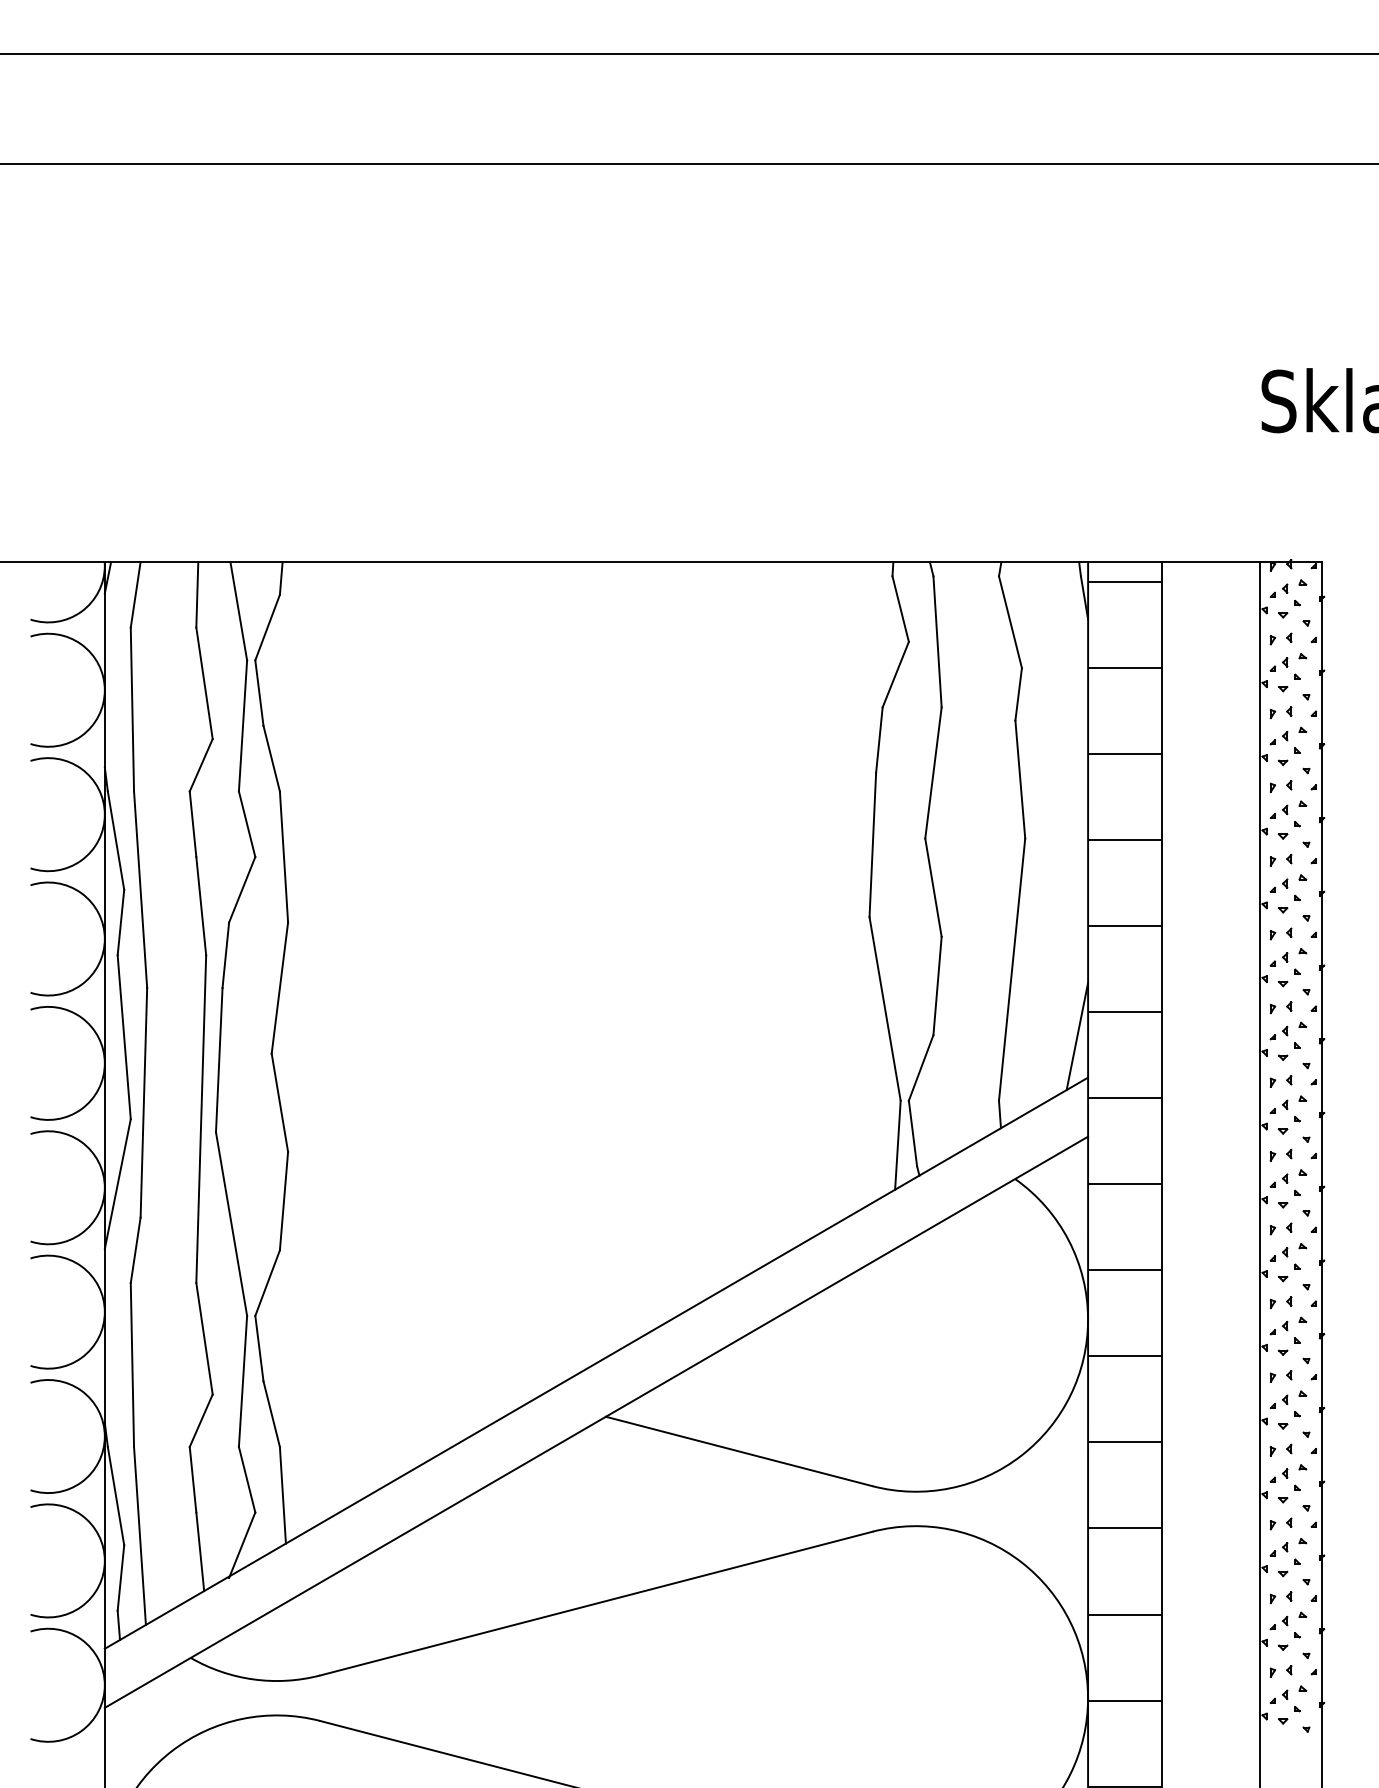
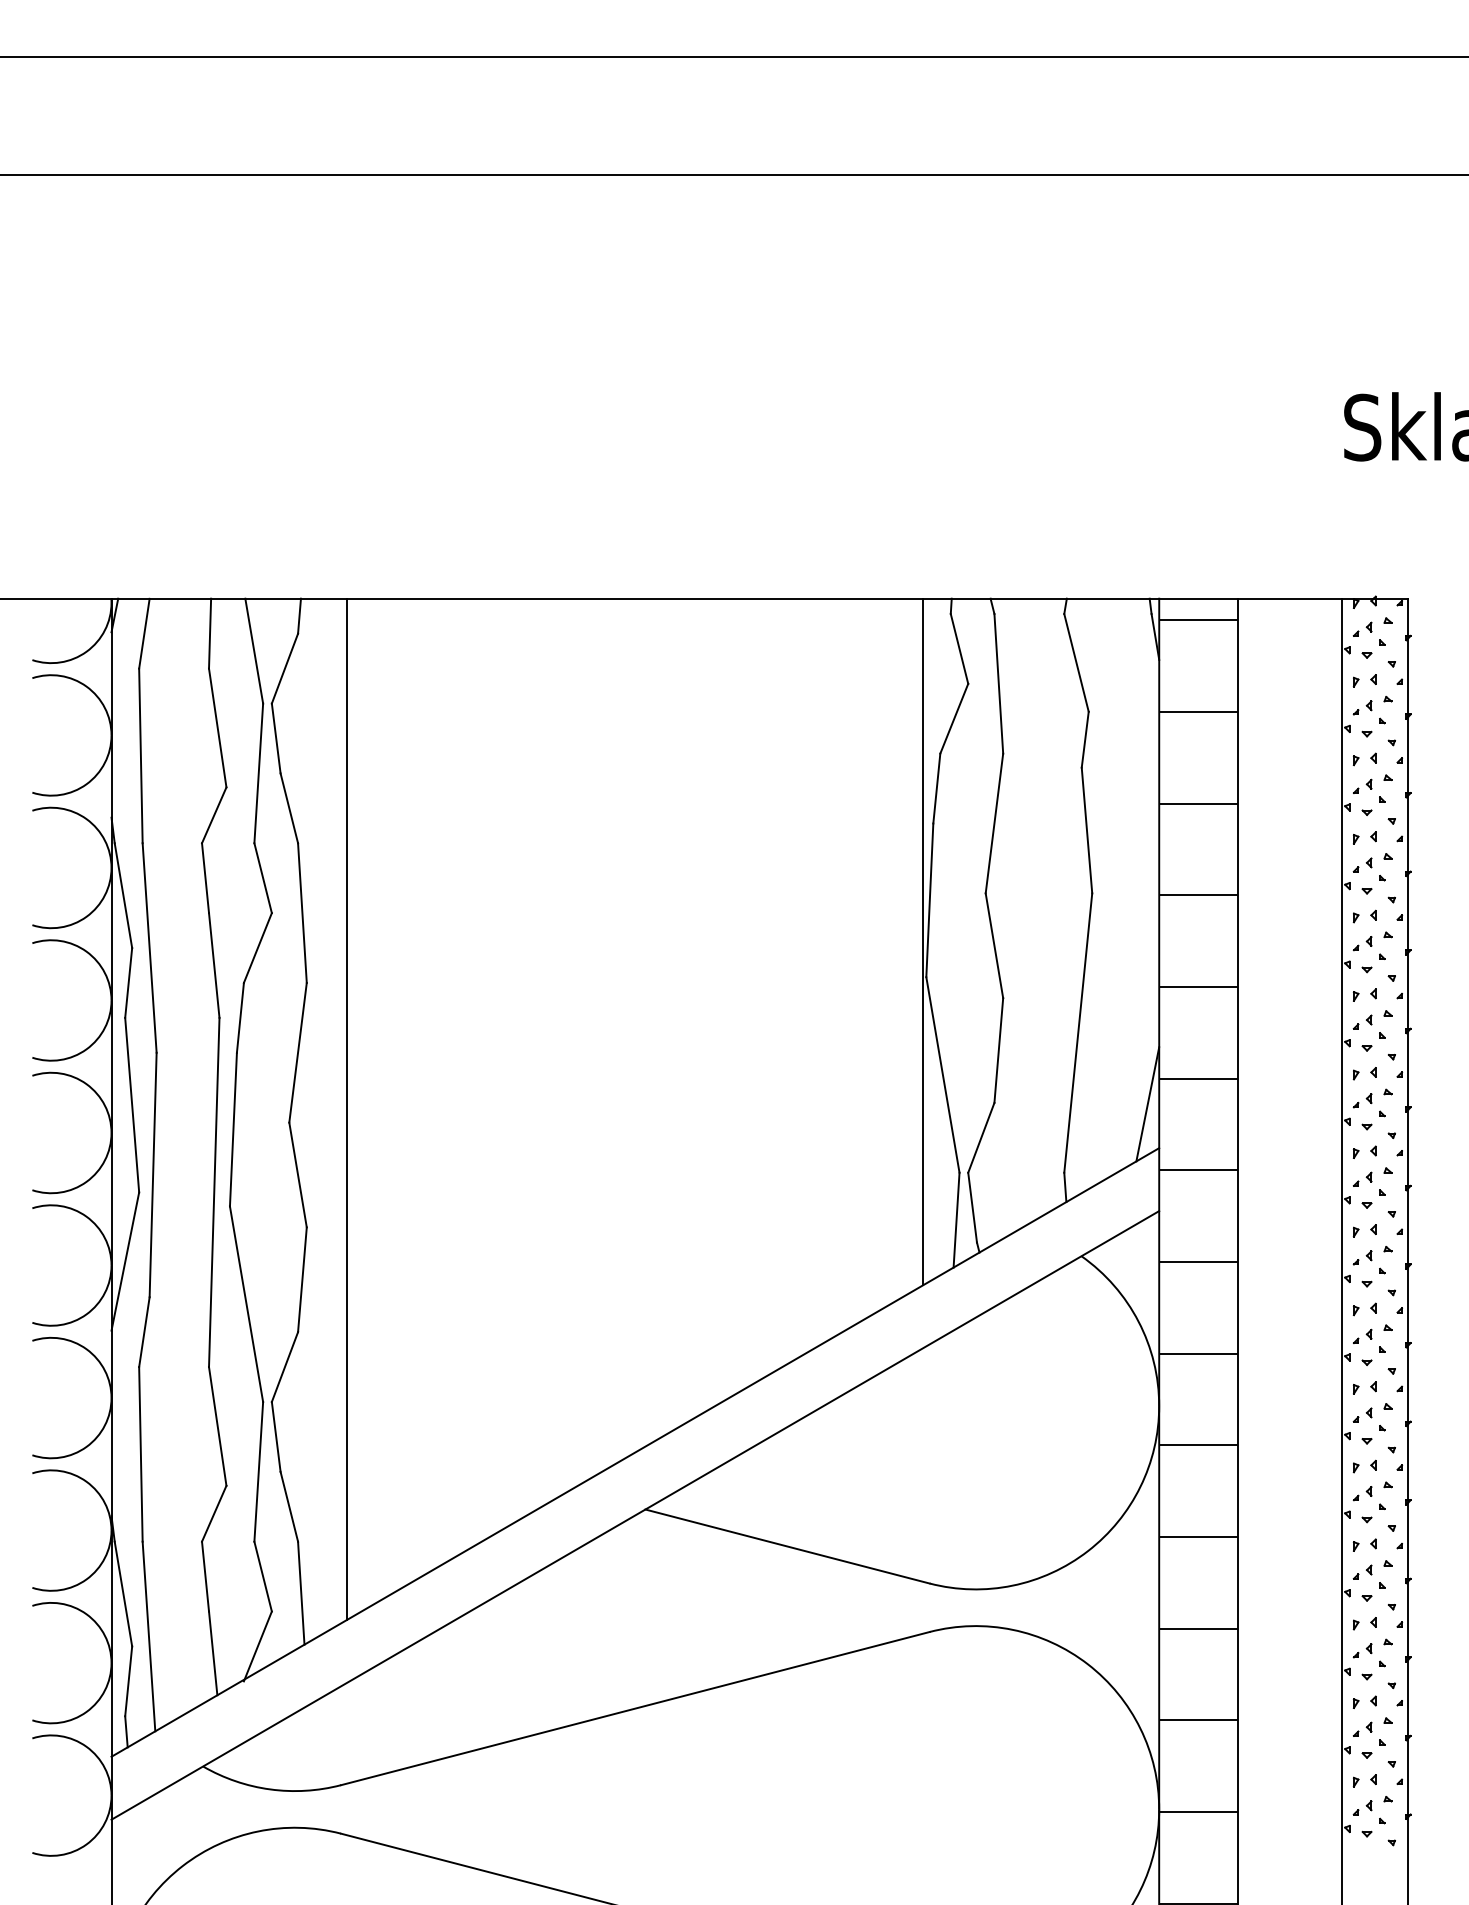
line: (866, 883) -> (923, 941), added
line: (326, 1040) -> (347, 1108), added

